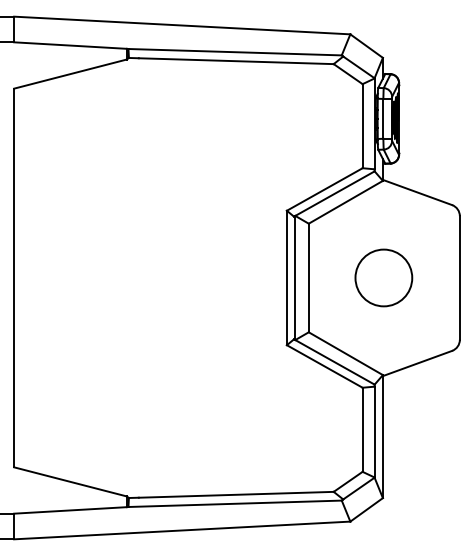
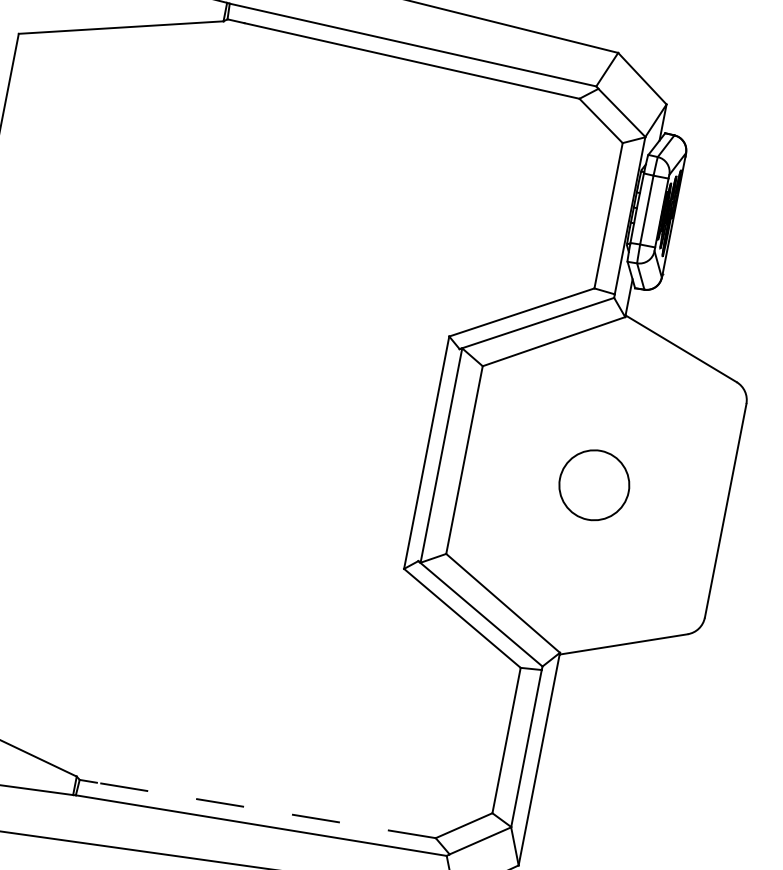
circle: (383, 277) -> (593, 484), size x0.7
line: (236, 494) -> (266, 810), solid -> dashed

